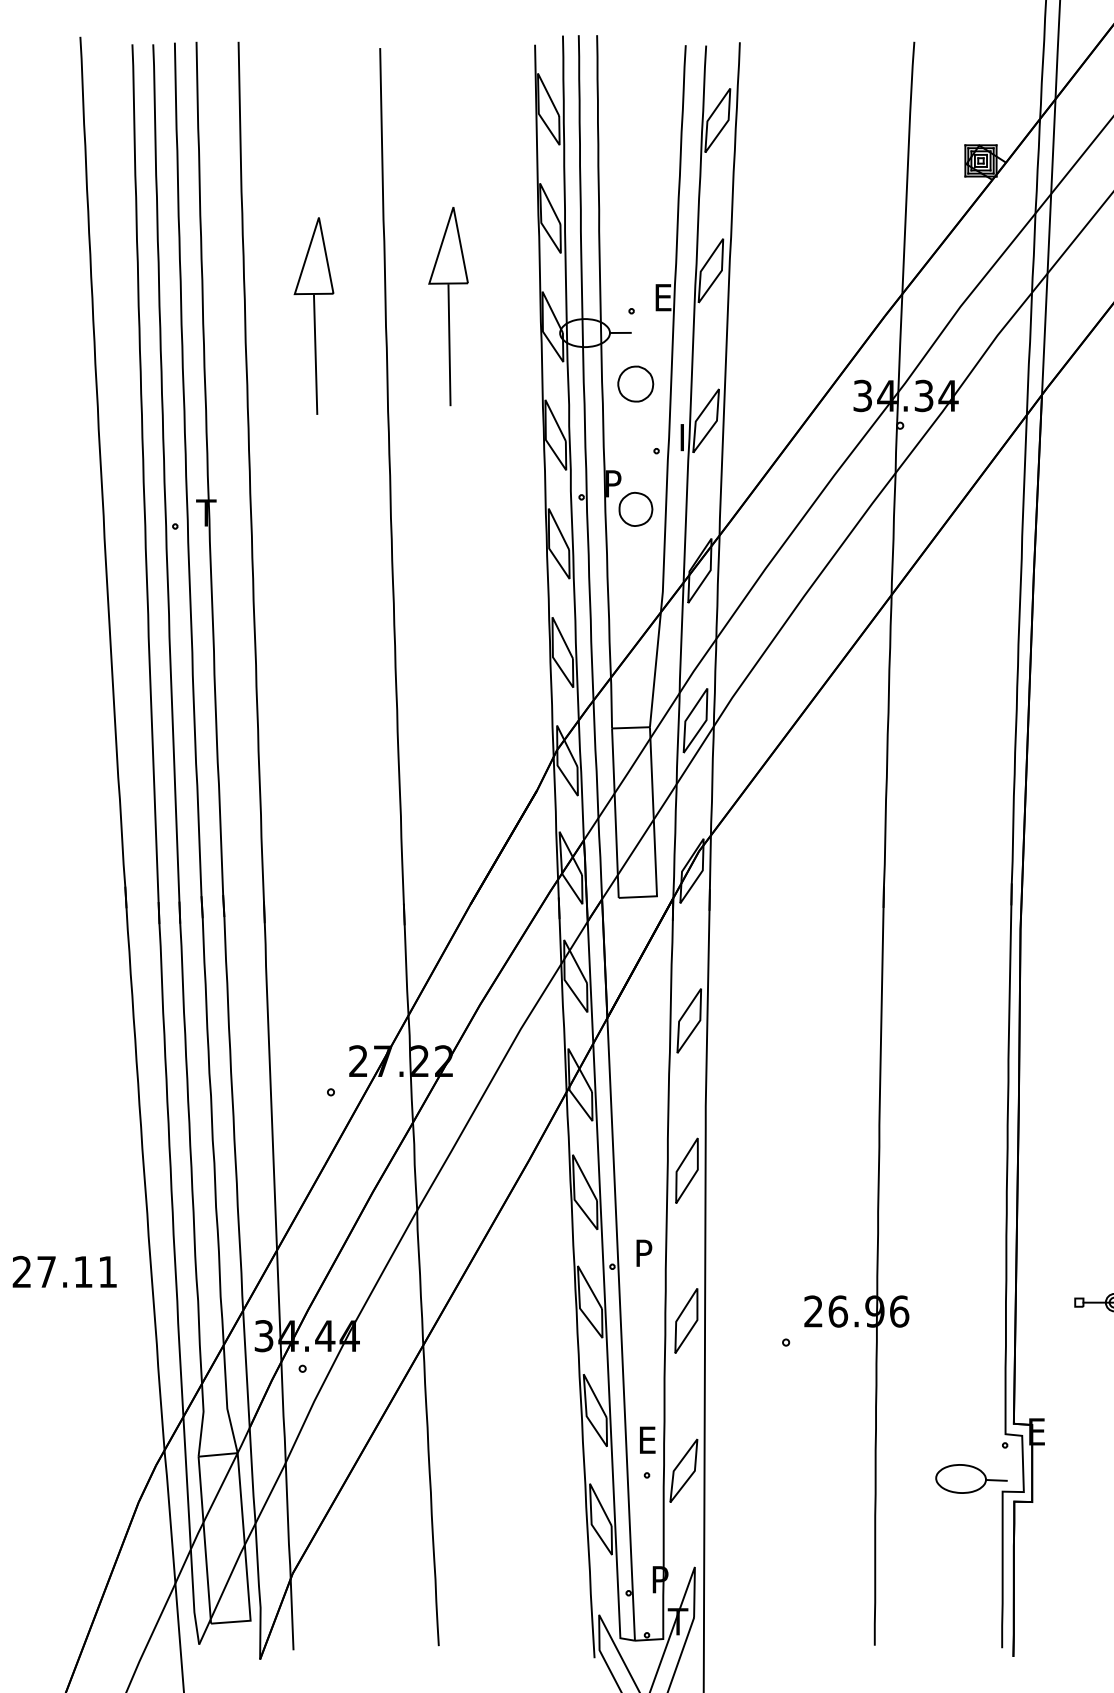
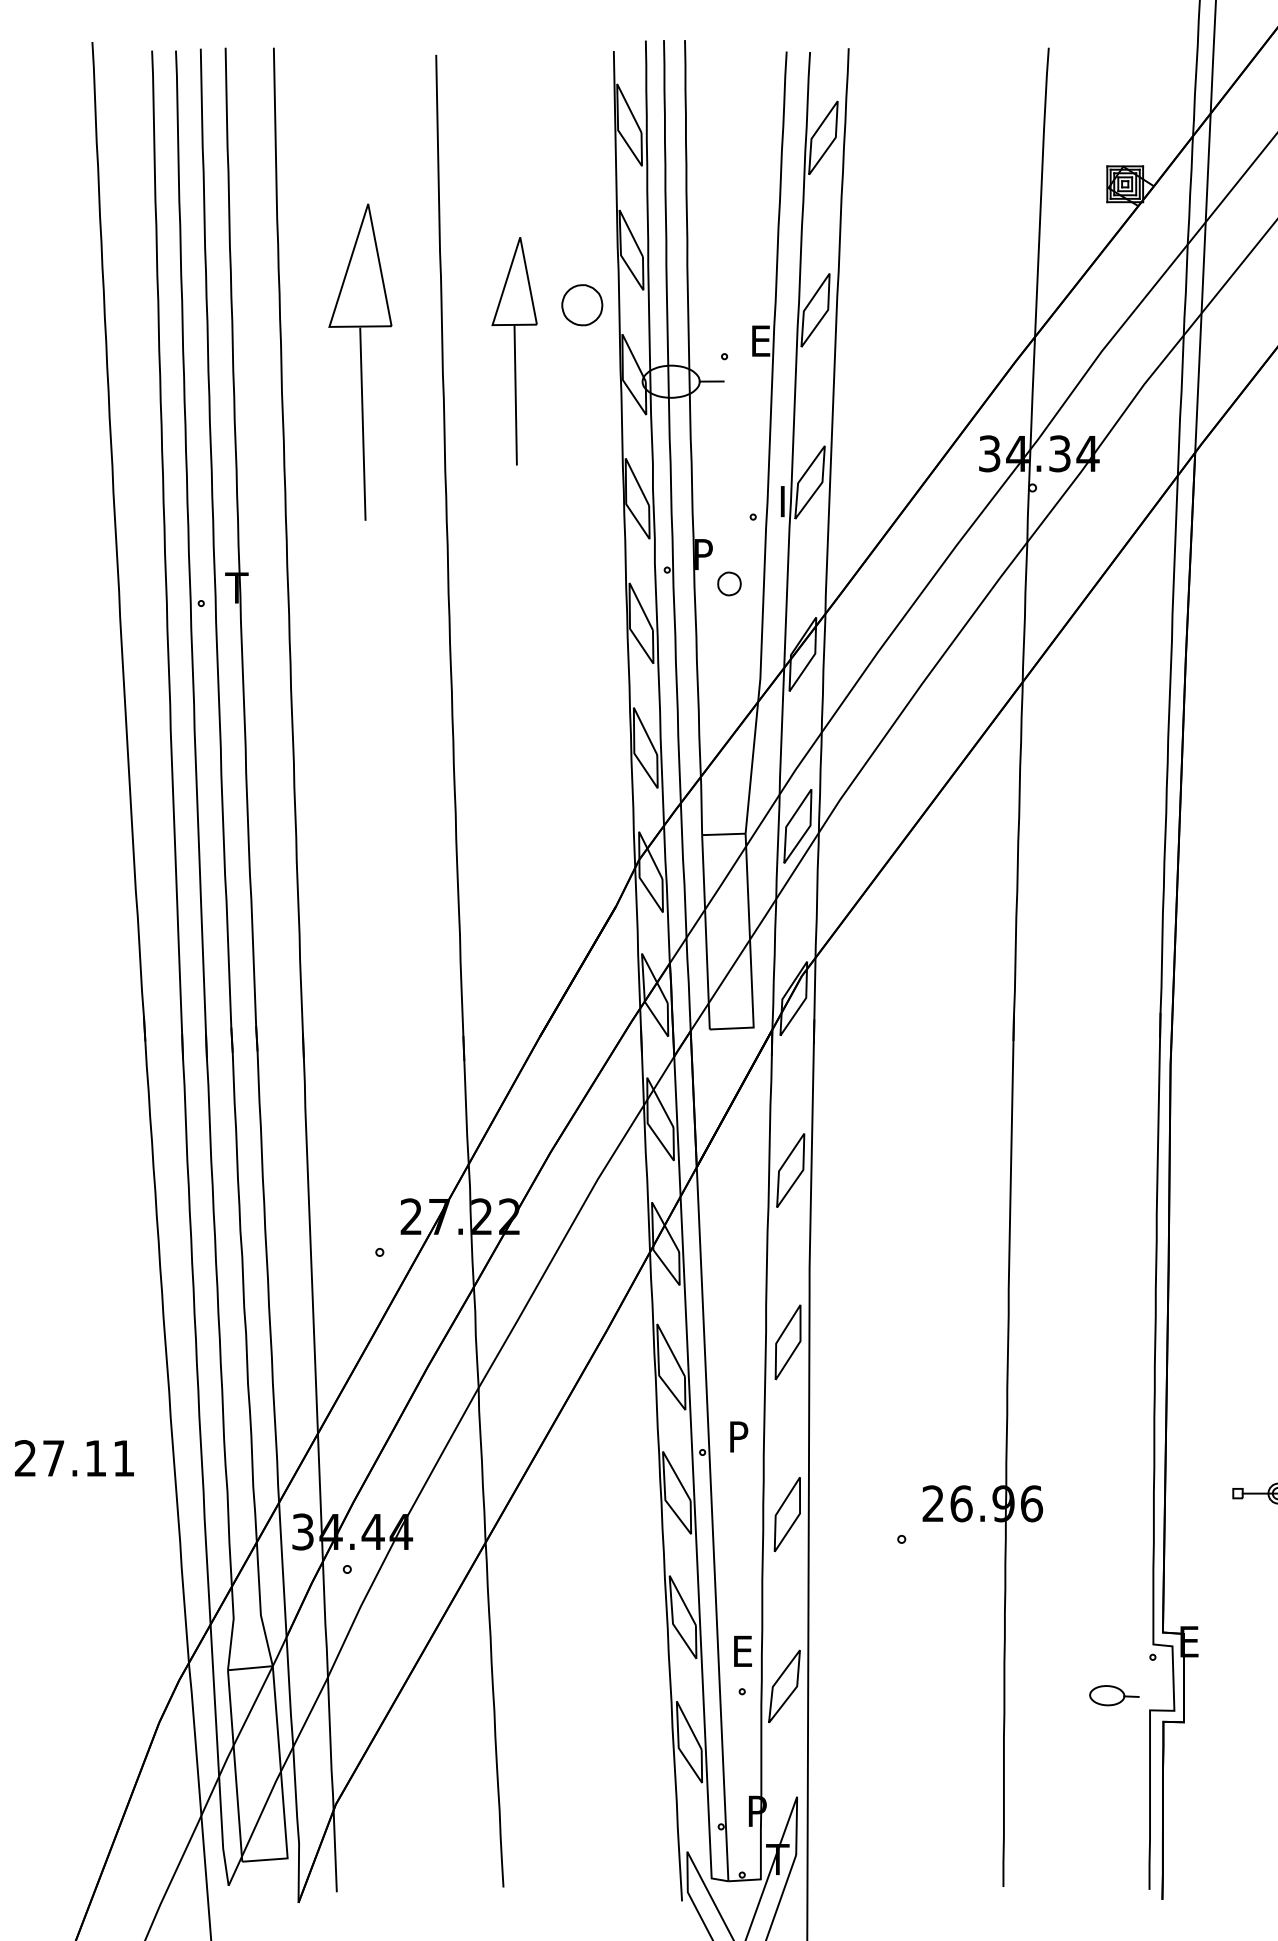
part: (314, 316) -> (360, 362), size x1.4
part: (635, 384) -> (582, 305), moved
part: (635, 509) -> (729, 583), size x0.6
part: (971, 1478) -> (1114, 1695), size x0.6

